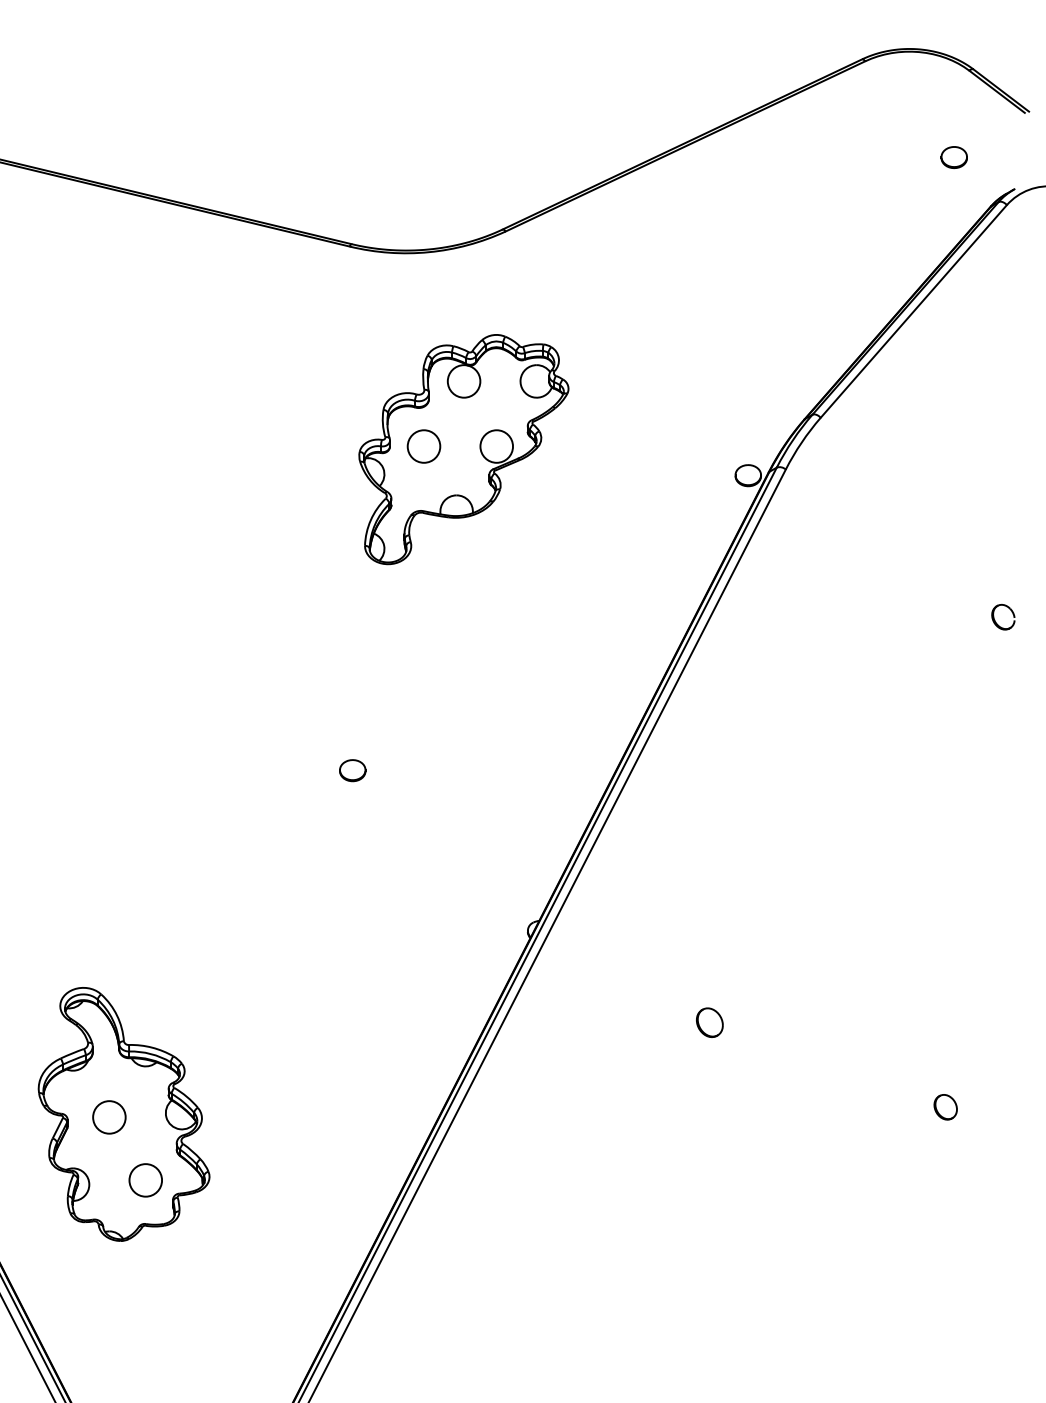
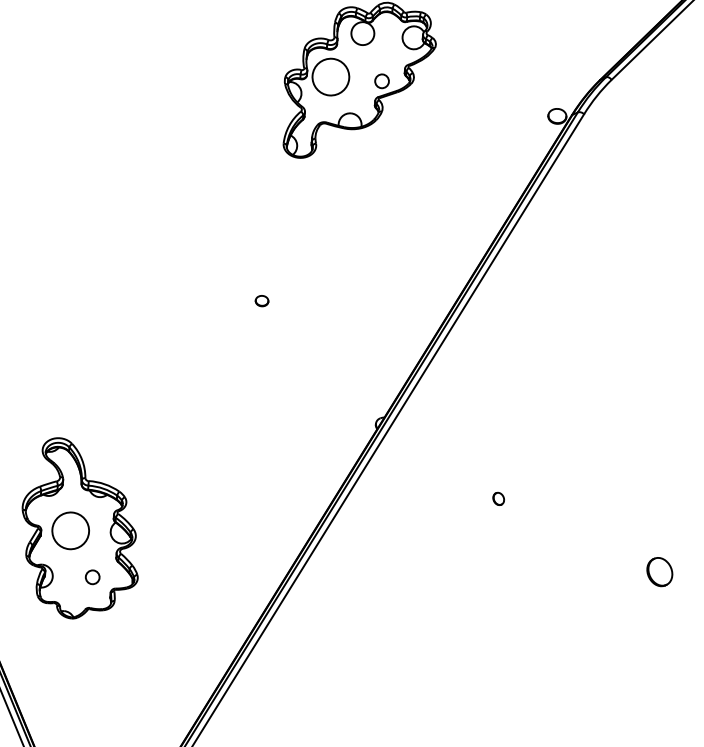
circle: (423, 446) -> (330, 77), size x1.6
circle: (496, 446) -> (381, 81), size x0.6
part: (352, 770) -> (261, 300), size x0.7
part: (709, 1022) -> (498, 498), size x0.6
part: (945, 1107) -> (659, 572), size x1.6
circle: (109, 1117) -> (70, 530), size x1.6
circle: (145, 1180) -> (92, 577), size x0.6

